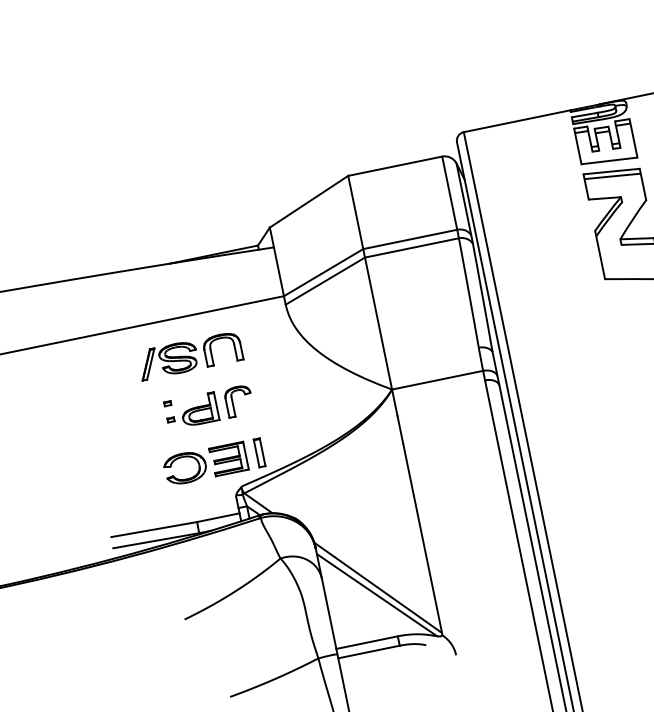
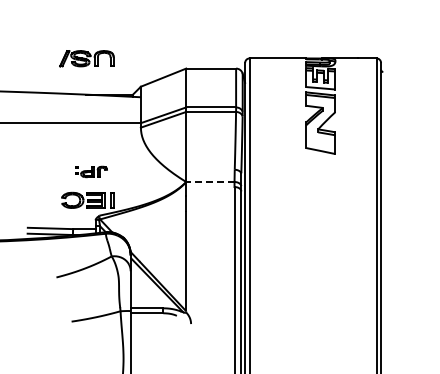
part: (189, 355) -> (86, 58), moved
line: (436, 381) -> (209, 182), solid -> dashed
part: (209, 406) -> (91, 171), size x0.7

